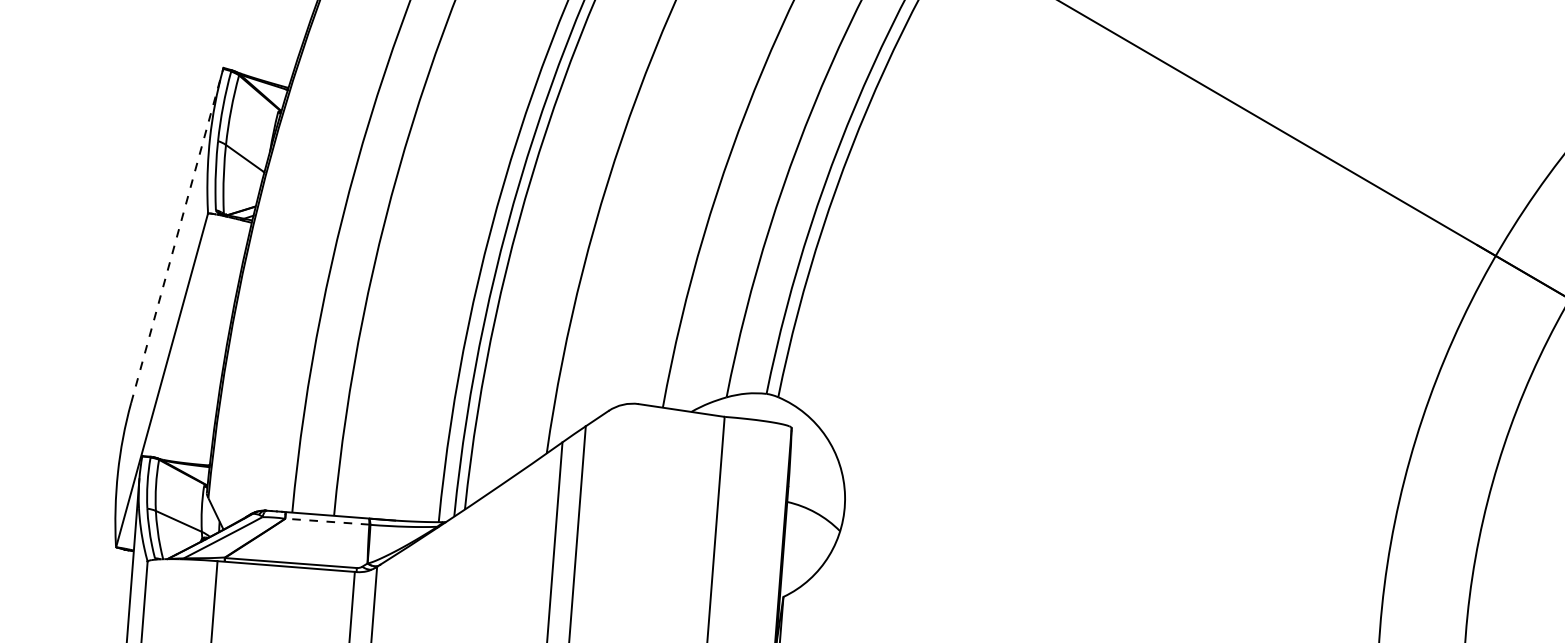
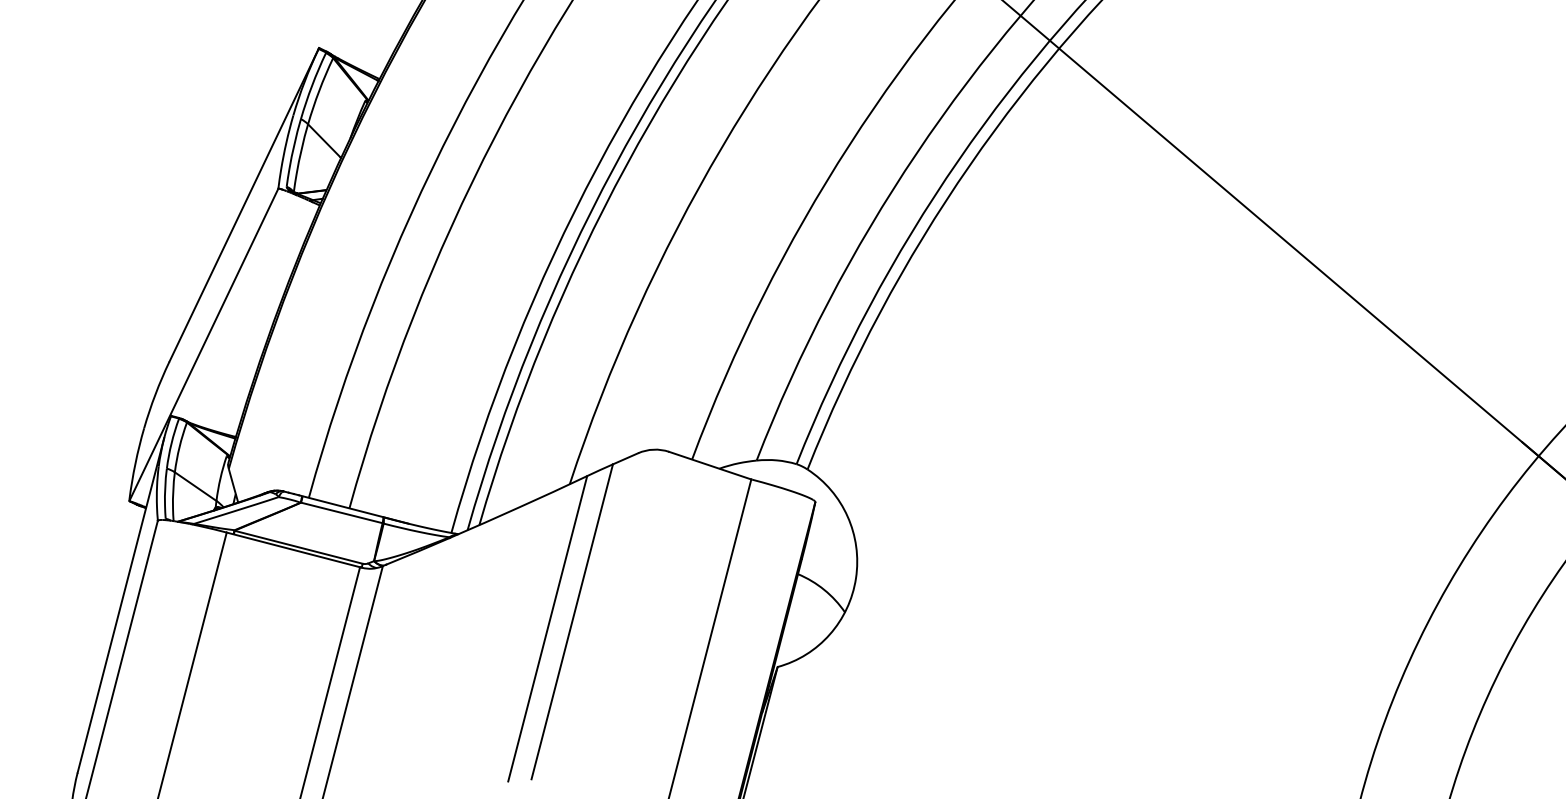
line: (177, 235) -> (244, 204), dashed -> solid
line: (326, 521) -> (341, 512), dashed -> solid

